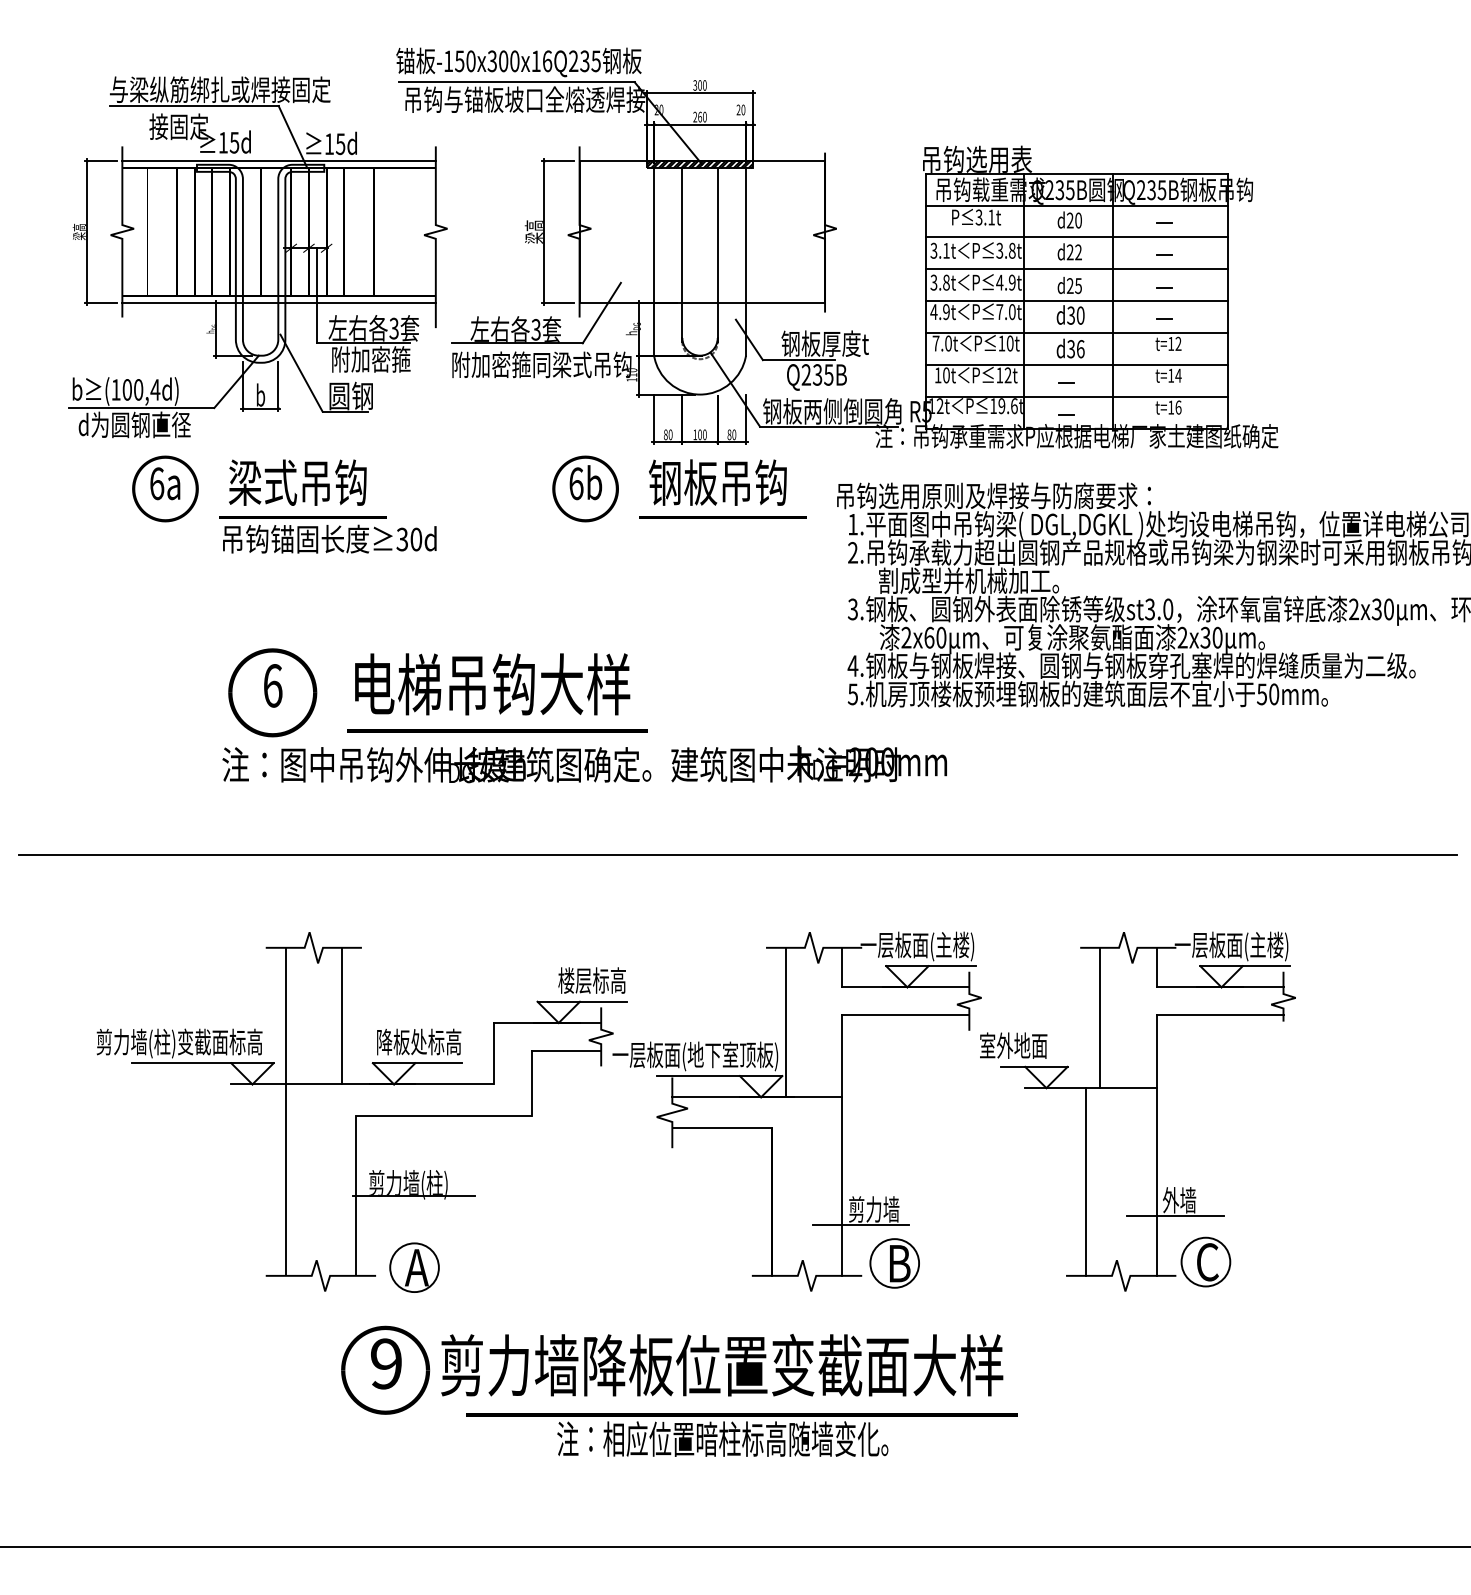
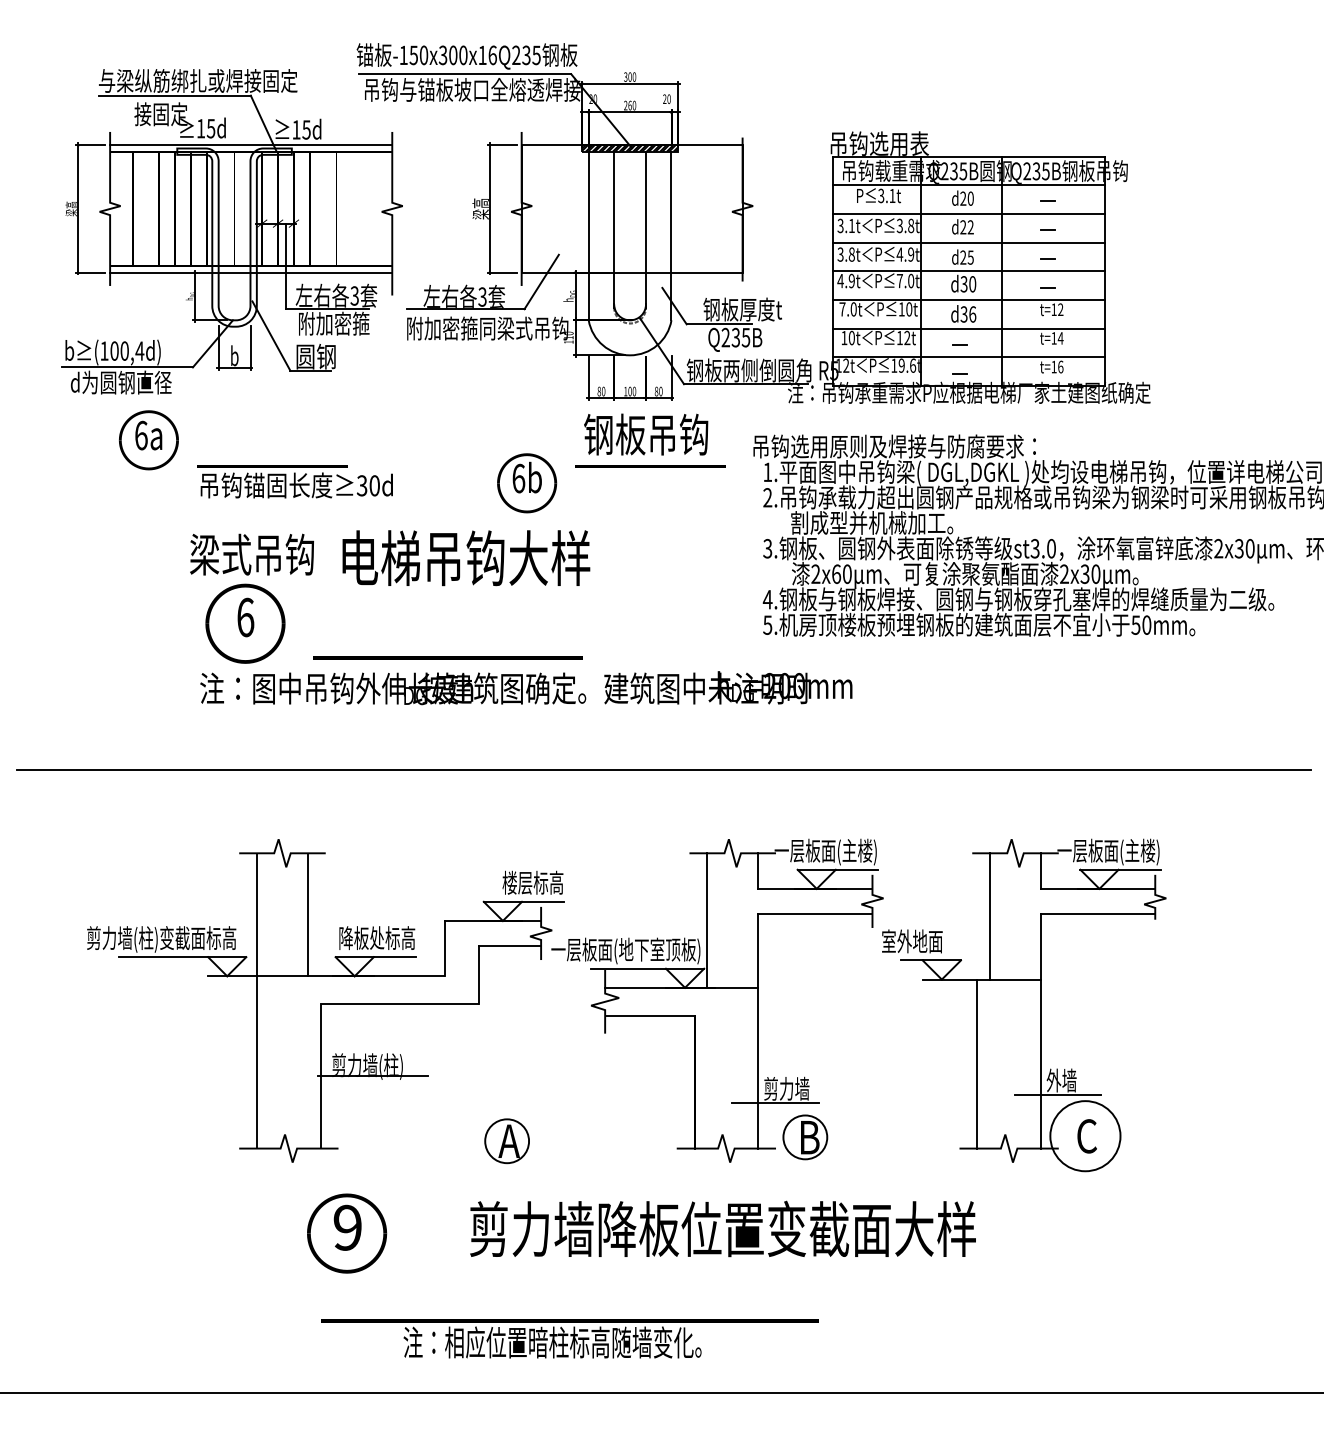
text: (297, 482) -> (251, 554), moved
text: (586, 489) -> (527, 483), moved
text: (492, 684) -> (466, 558), moved
circle: (1206, 1262) -> (1085, 1136), size x1.6
part: (413, 1268) -> (506, 1141), moved
text: (721, 1364) -> (722, 1228), moved
text: (741, 1434) -> (569, 1338), moved

